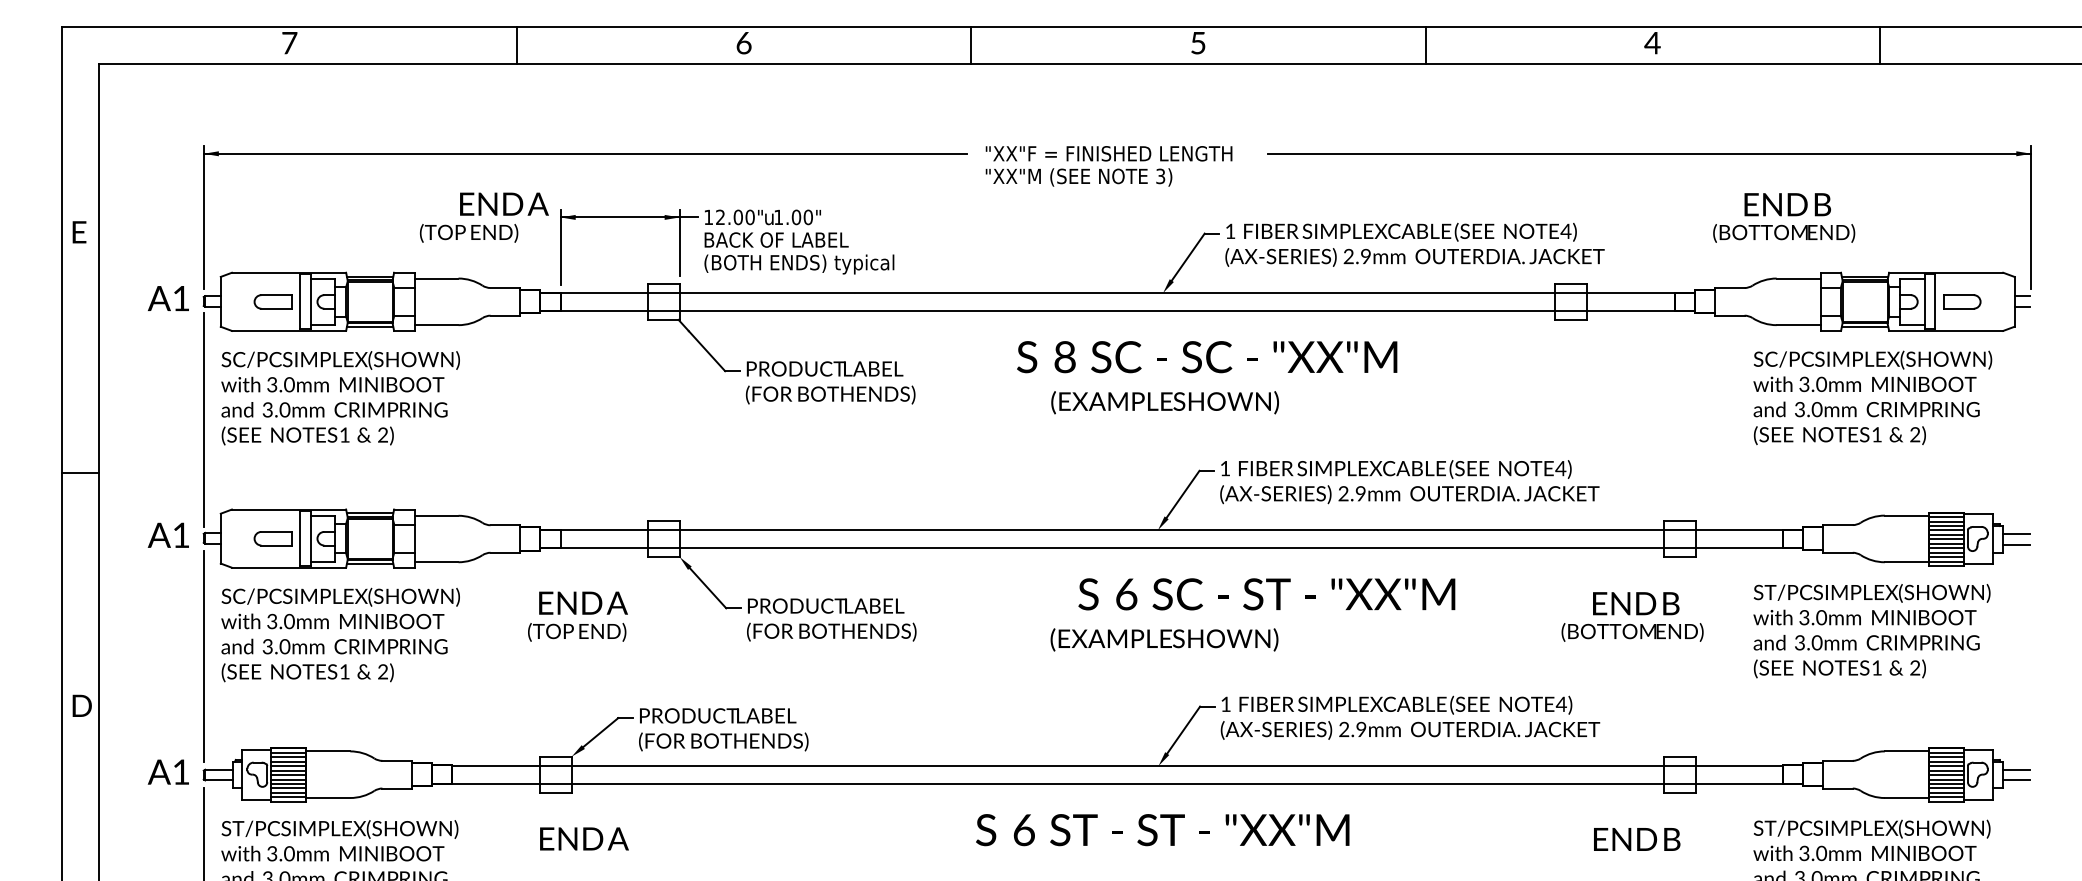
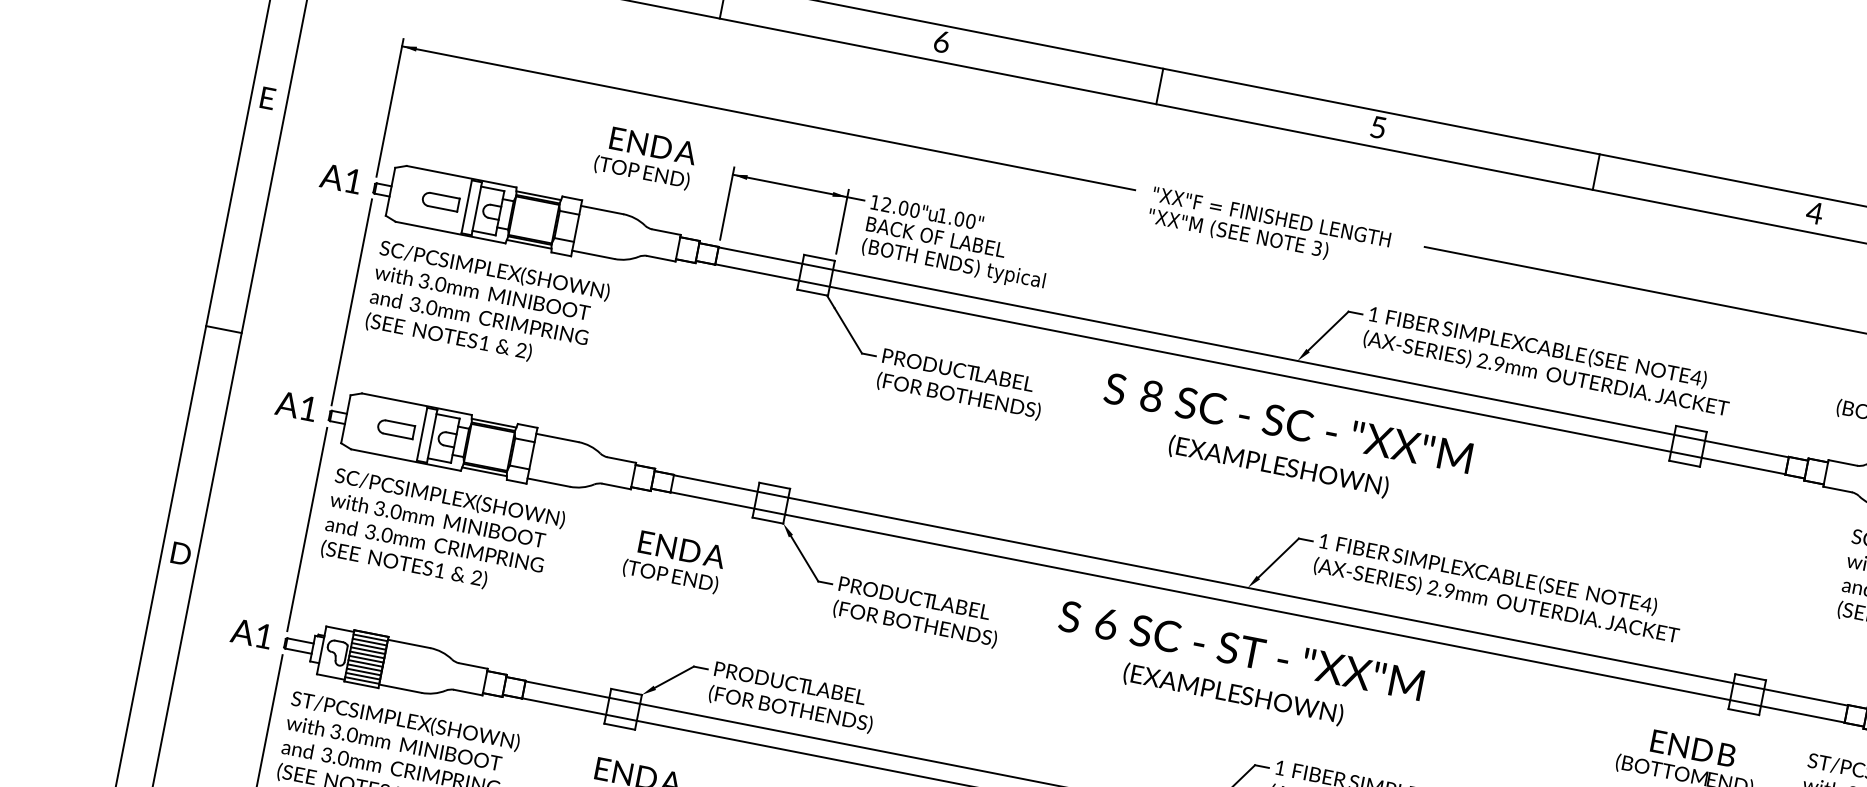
text: (504, 203) -> (653, 145), moved
text: (1207, 357) -> (1288, 423), moved
text: (1266, 594) -> (1240, 650), moved

